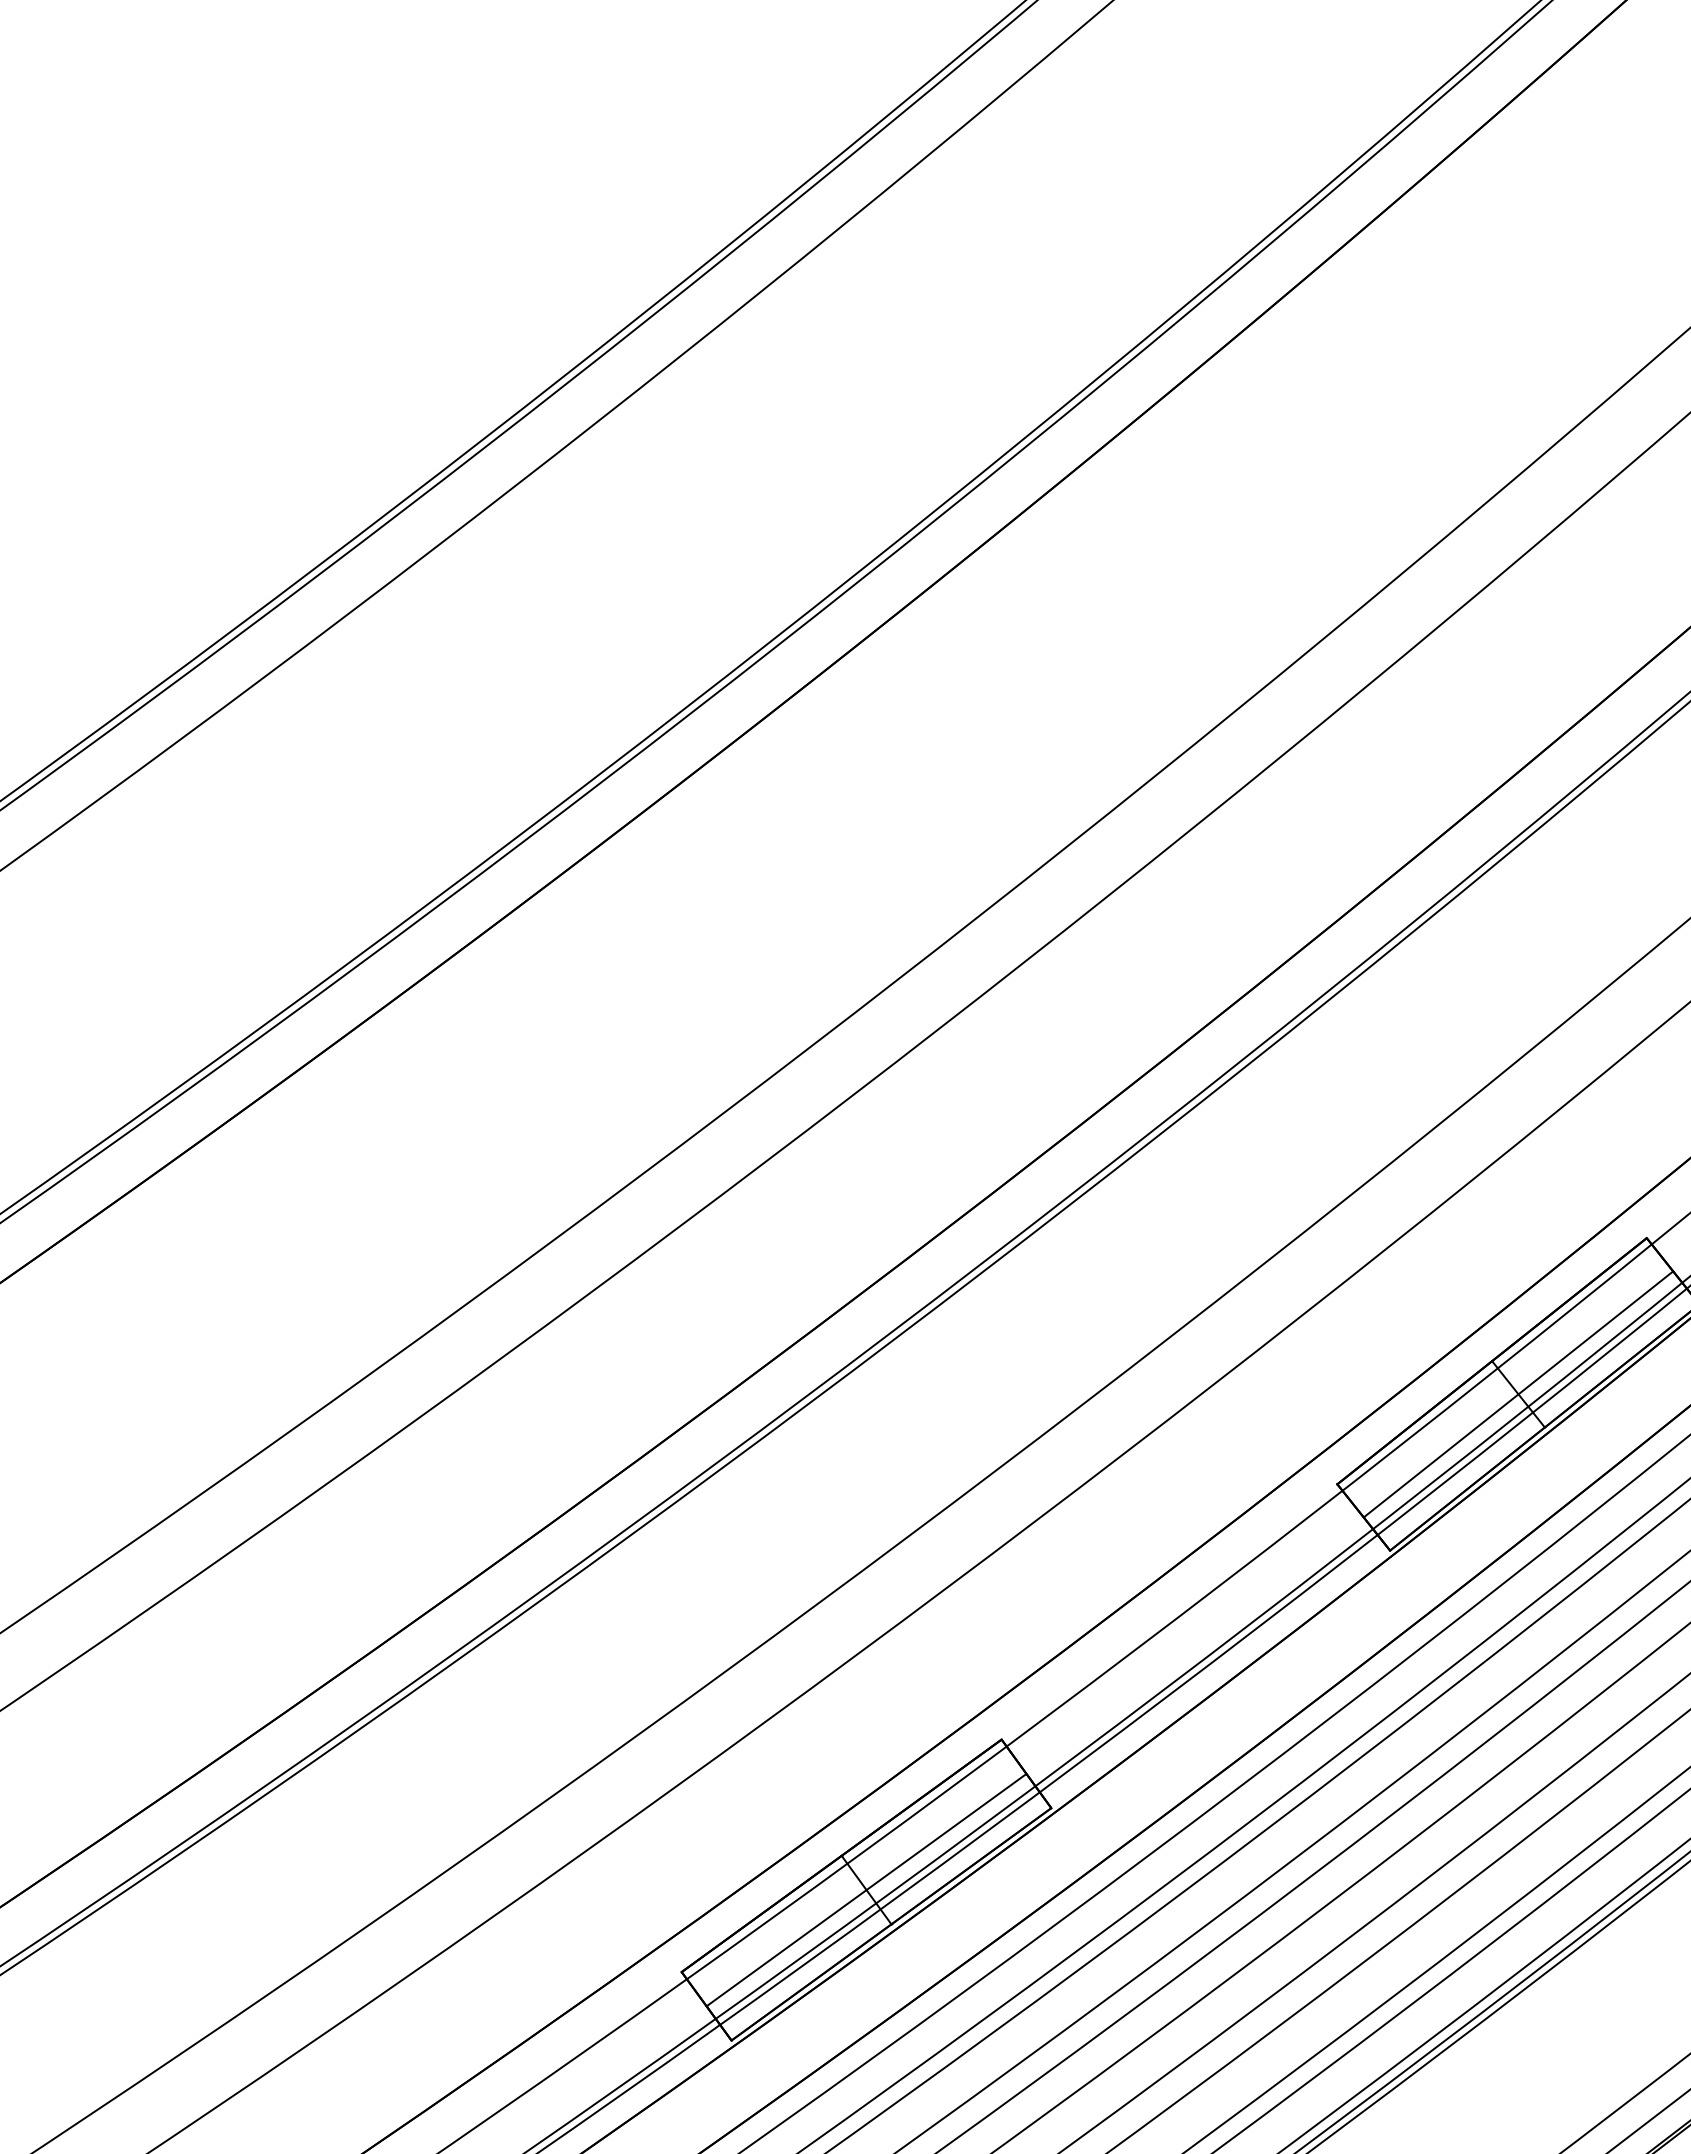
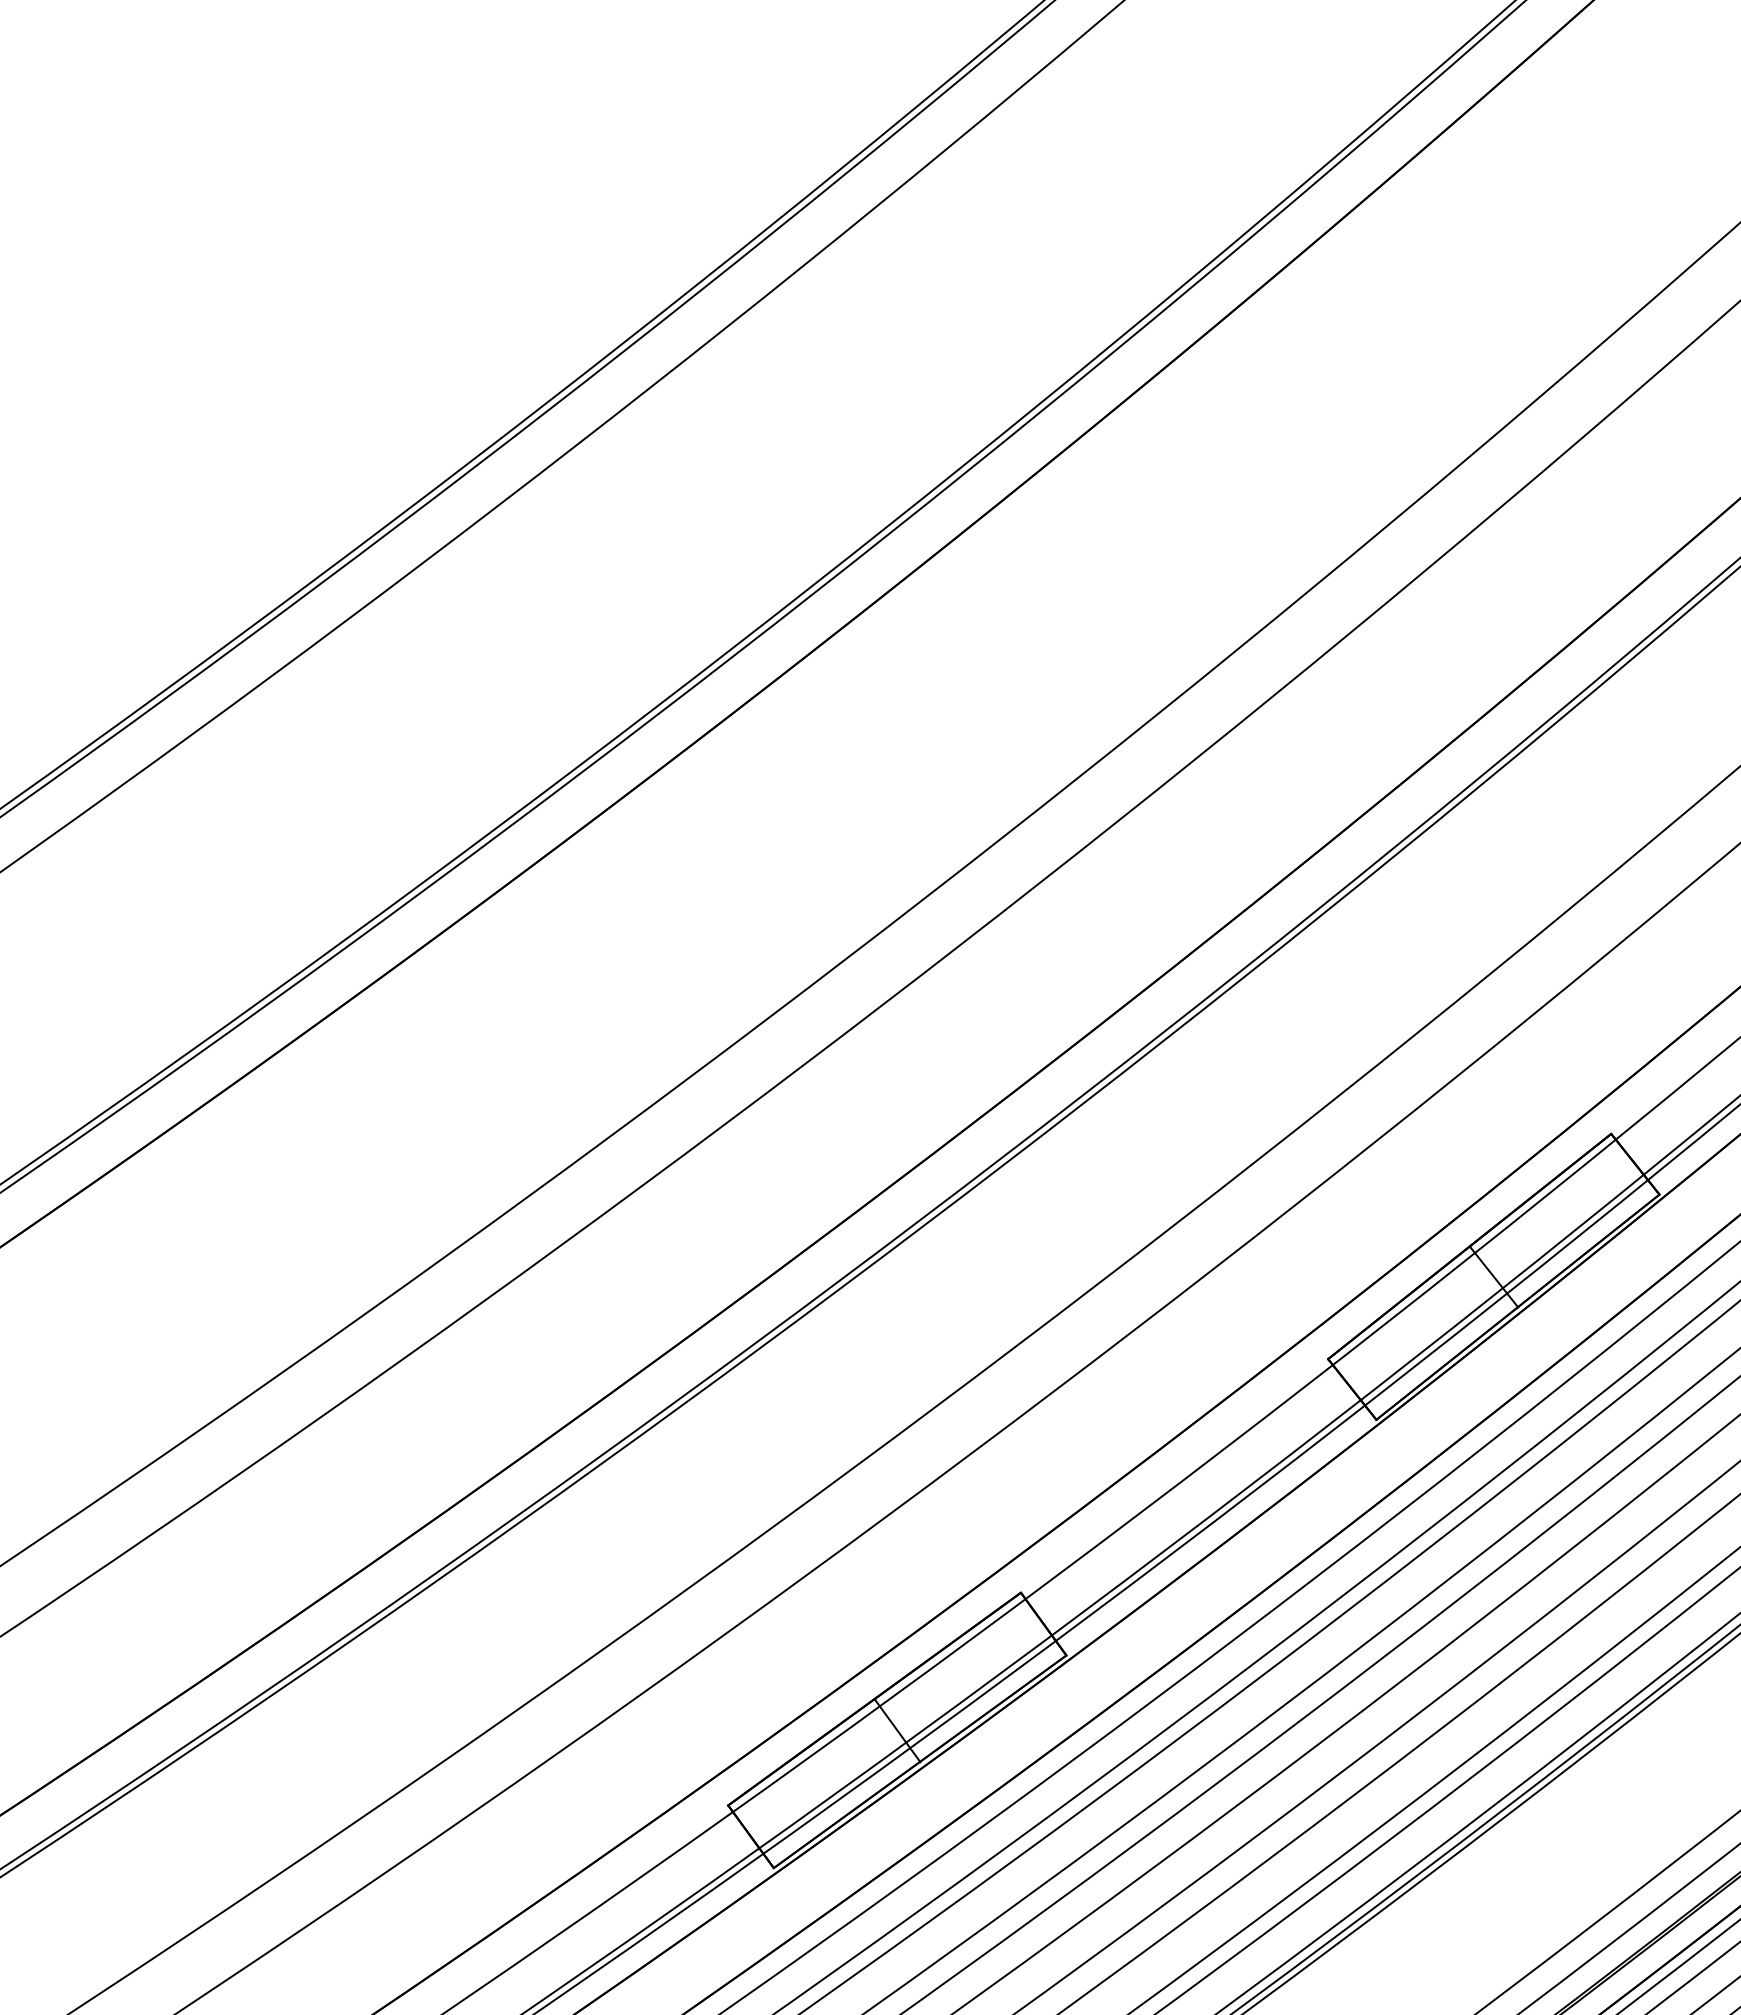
line: (1518, 1393) -> (1493, 1276), removed
line: (865, 1890) -> (896, 1730), removed

